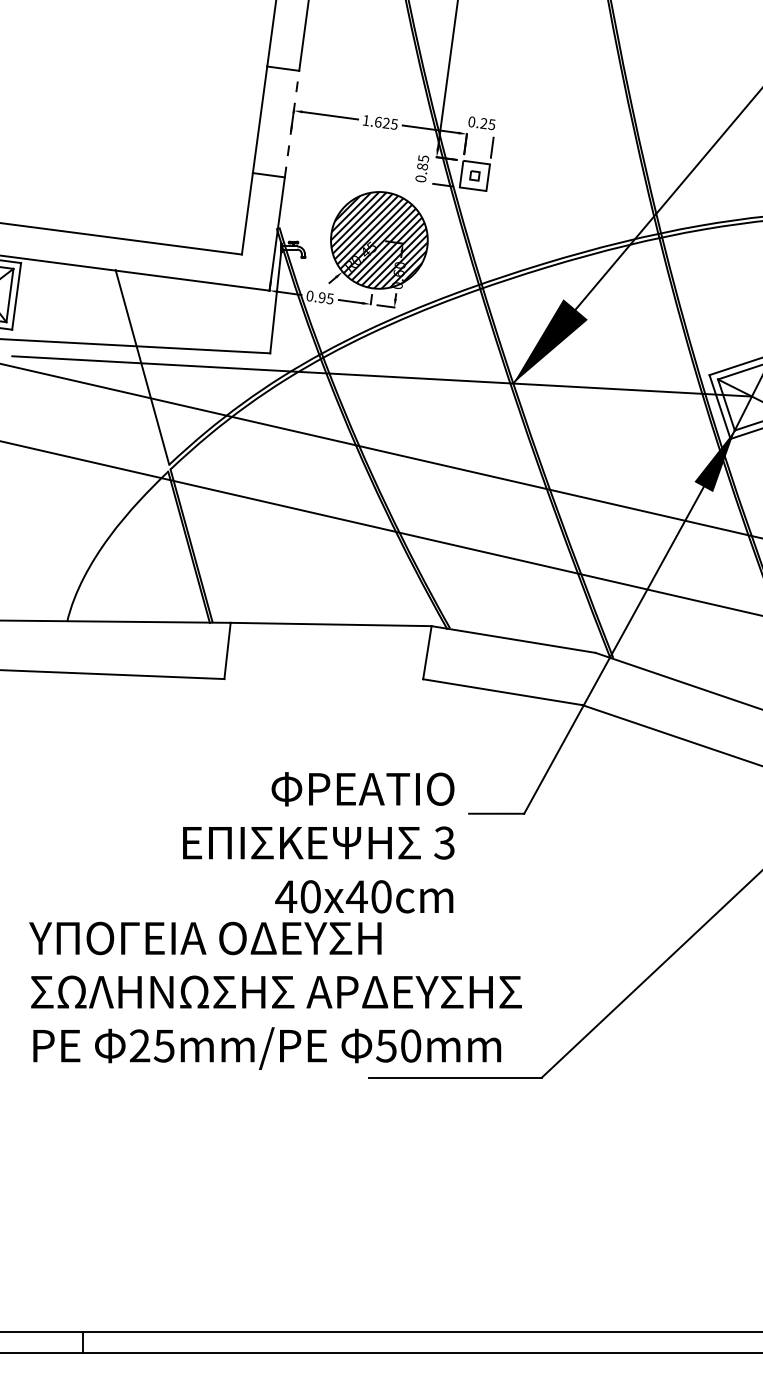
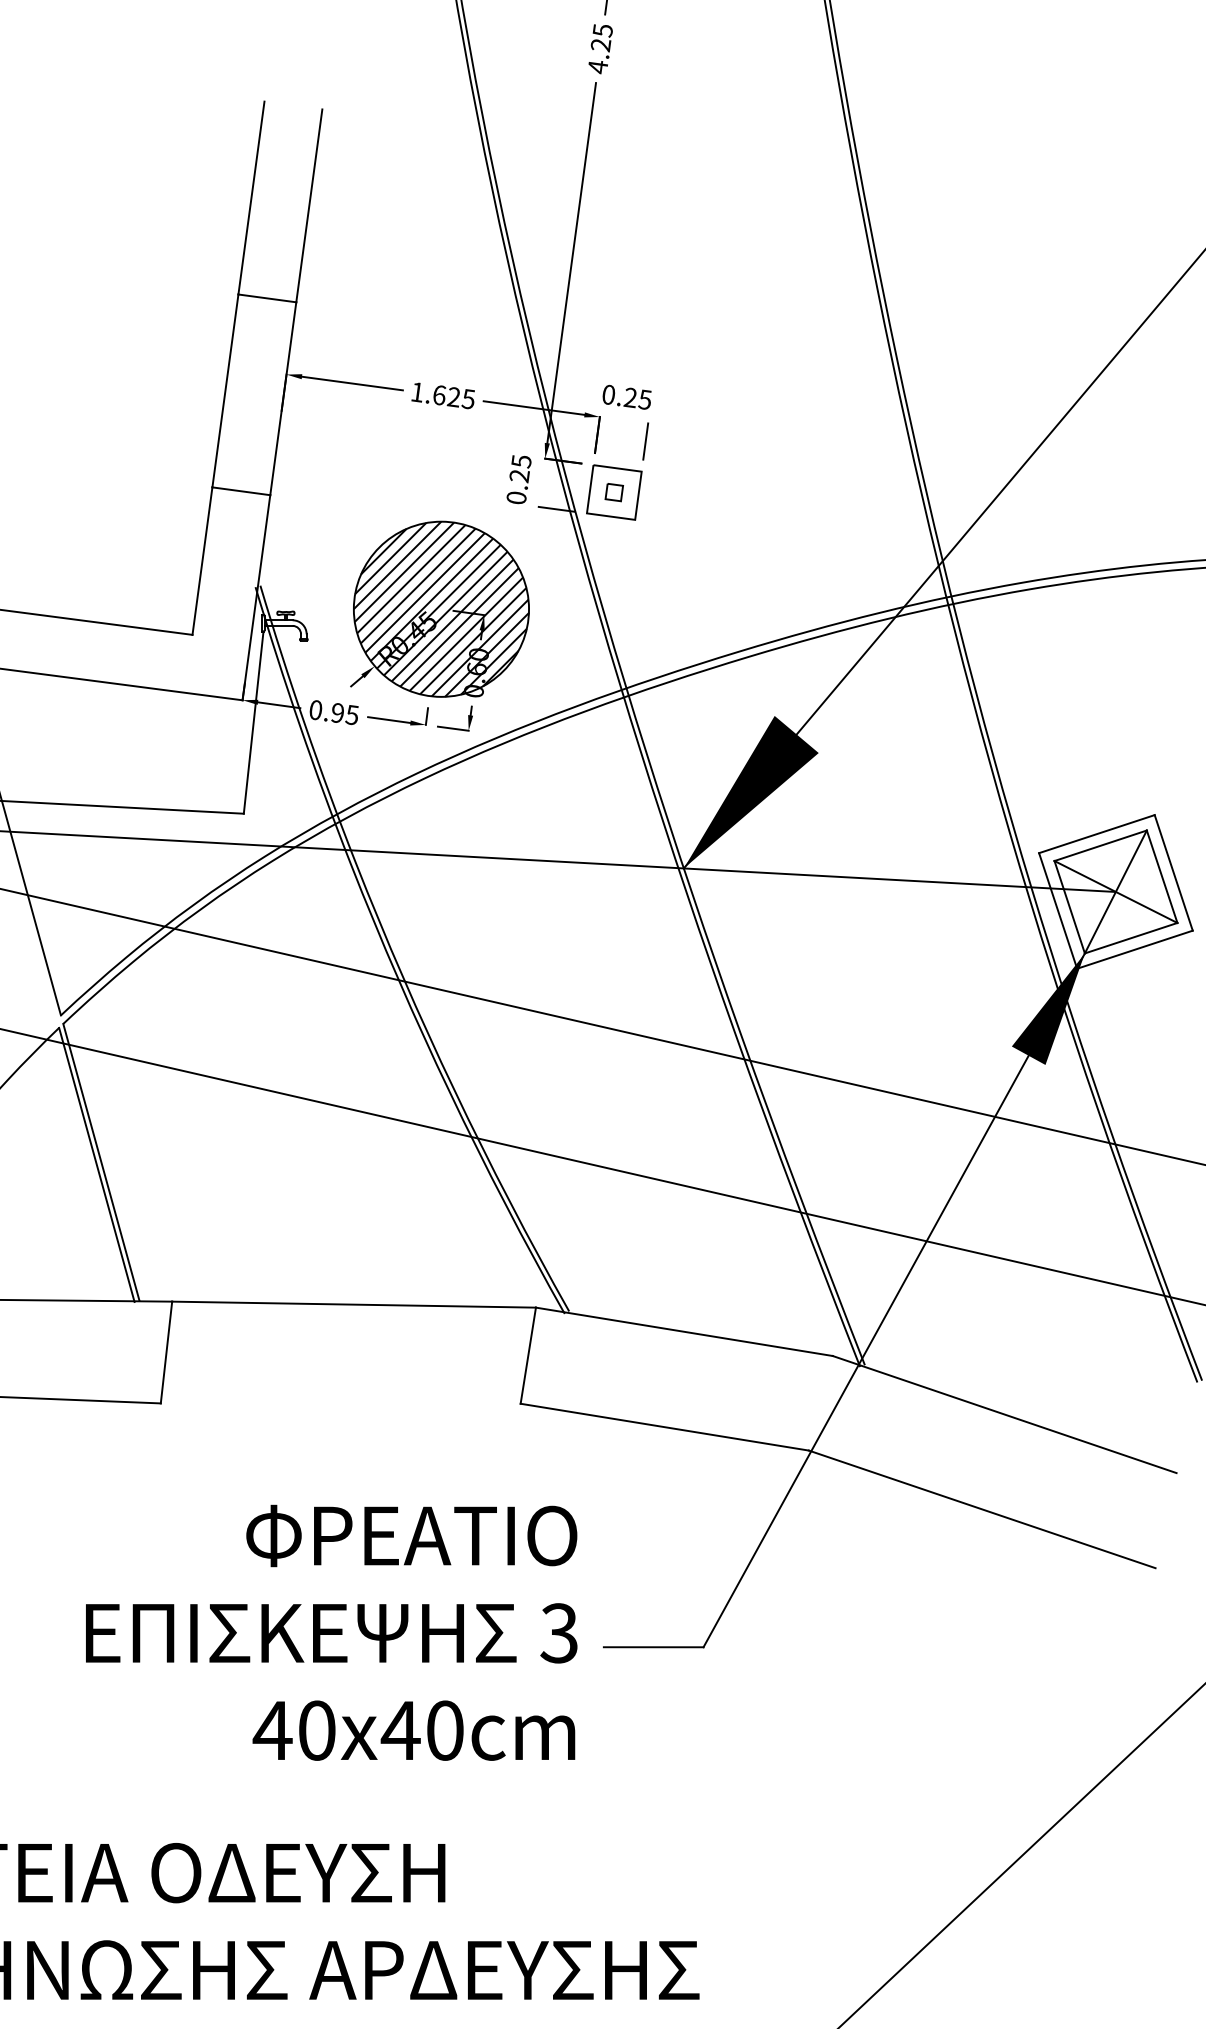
line: (292, 124) -> (284, 399), dashed -> solid
text: (422, 166) -> (519, 475), 0.85 -> 0.25
text: (318, 842) -> (331, 1632), moved

